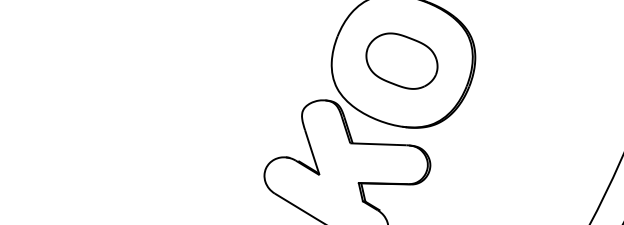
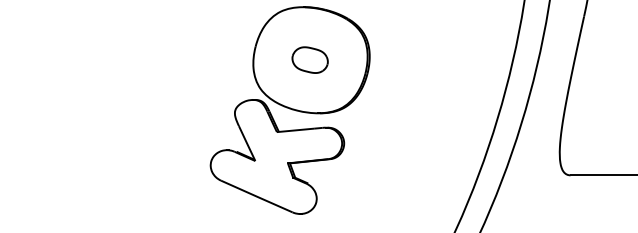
part: (401, 60) -> (309, 59), size x0.6

